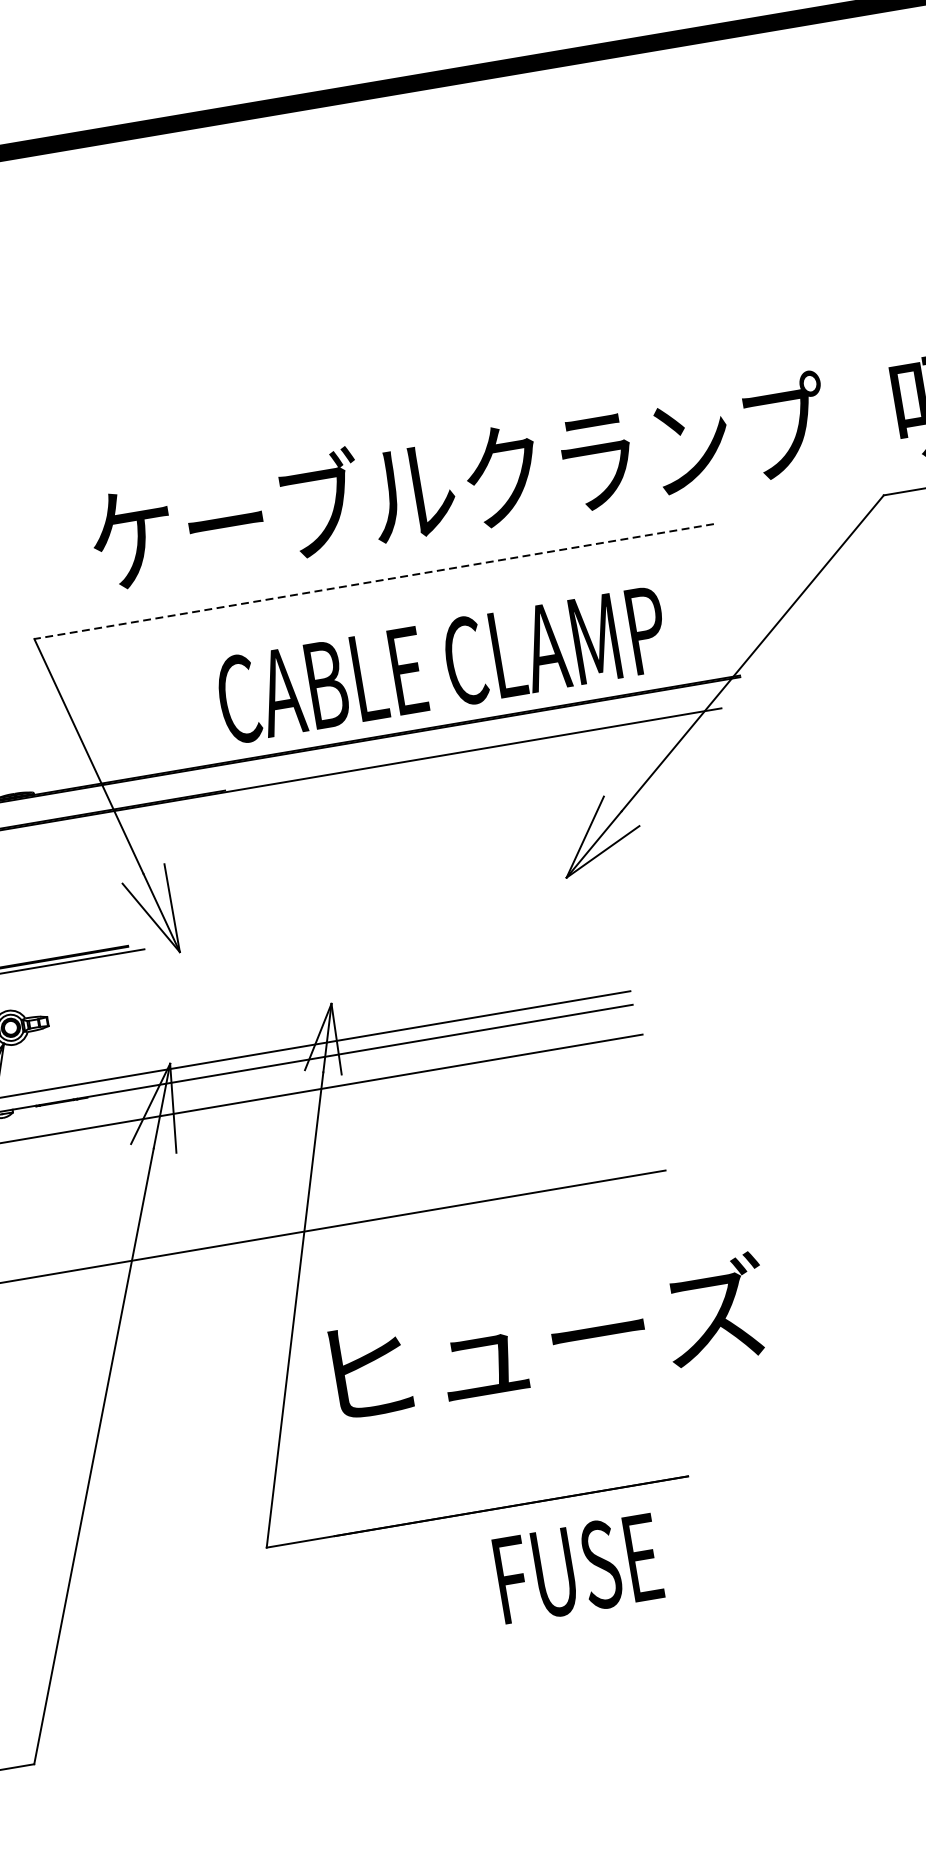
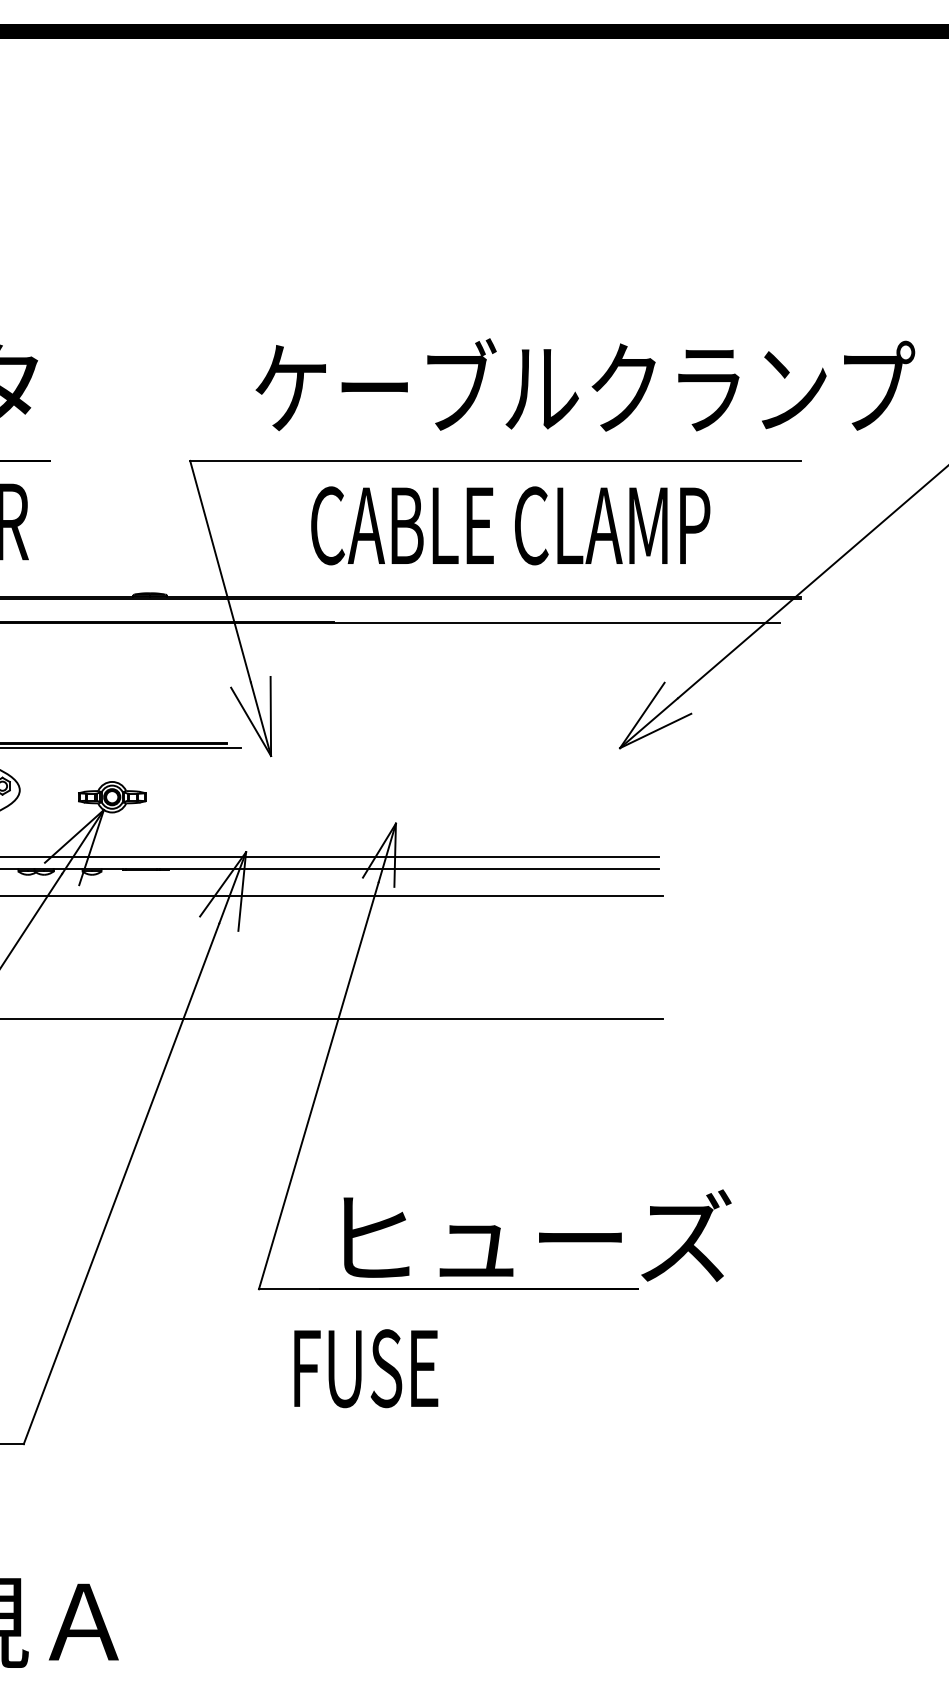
line: (373, 581) -> (495, 460), dashed -> solid
text: (441, 664) -> (510, 525), moved
text: (549, 1337) -> (537, 1235), moved
text: (578, 1568) -> (366, 1368), moved

